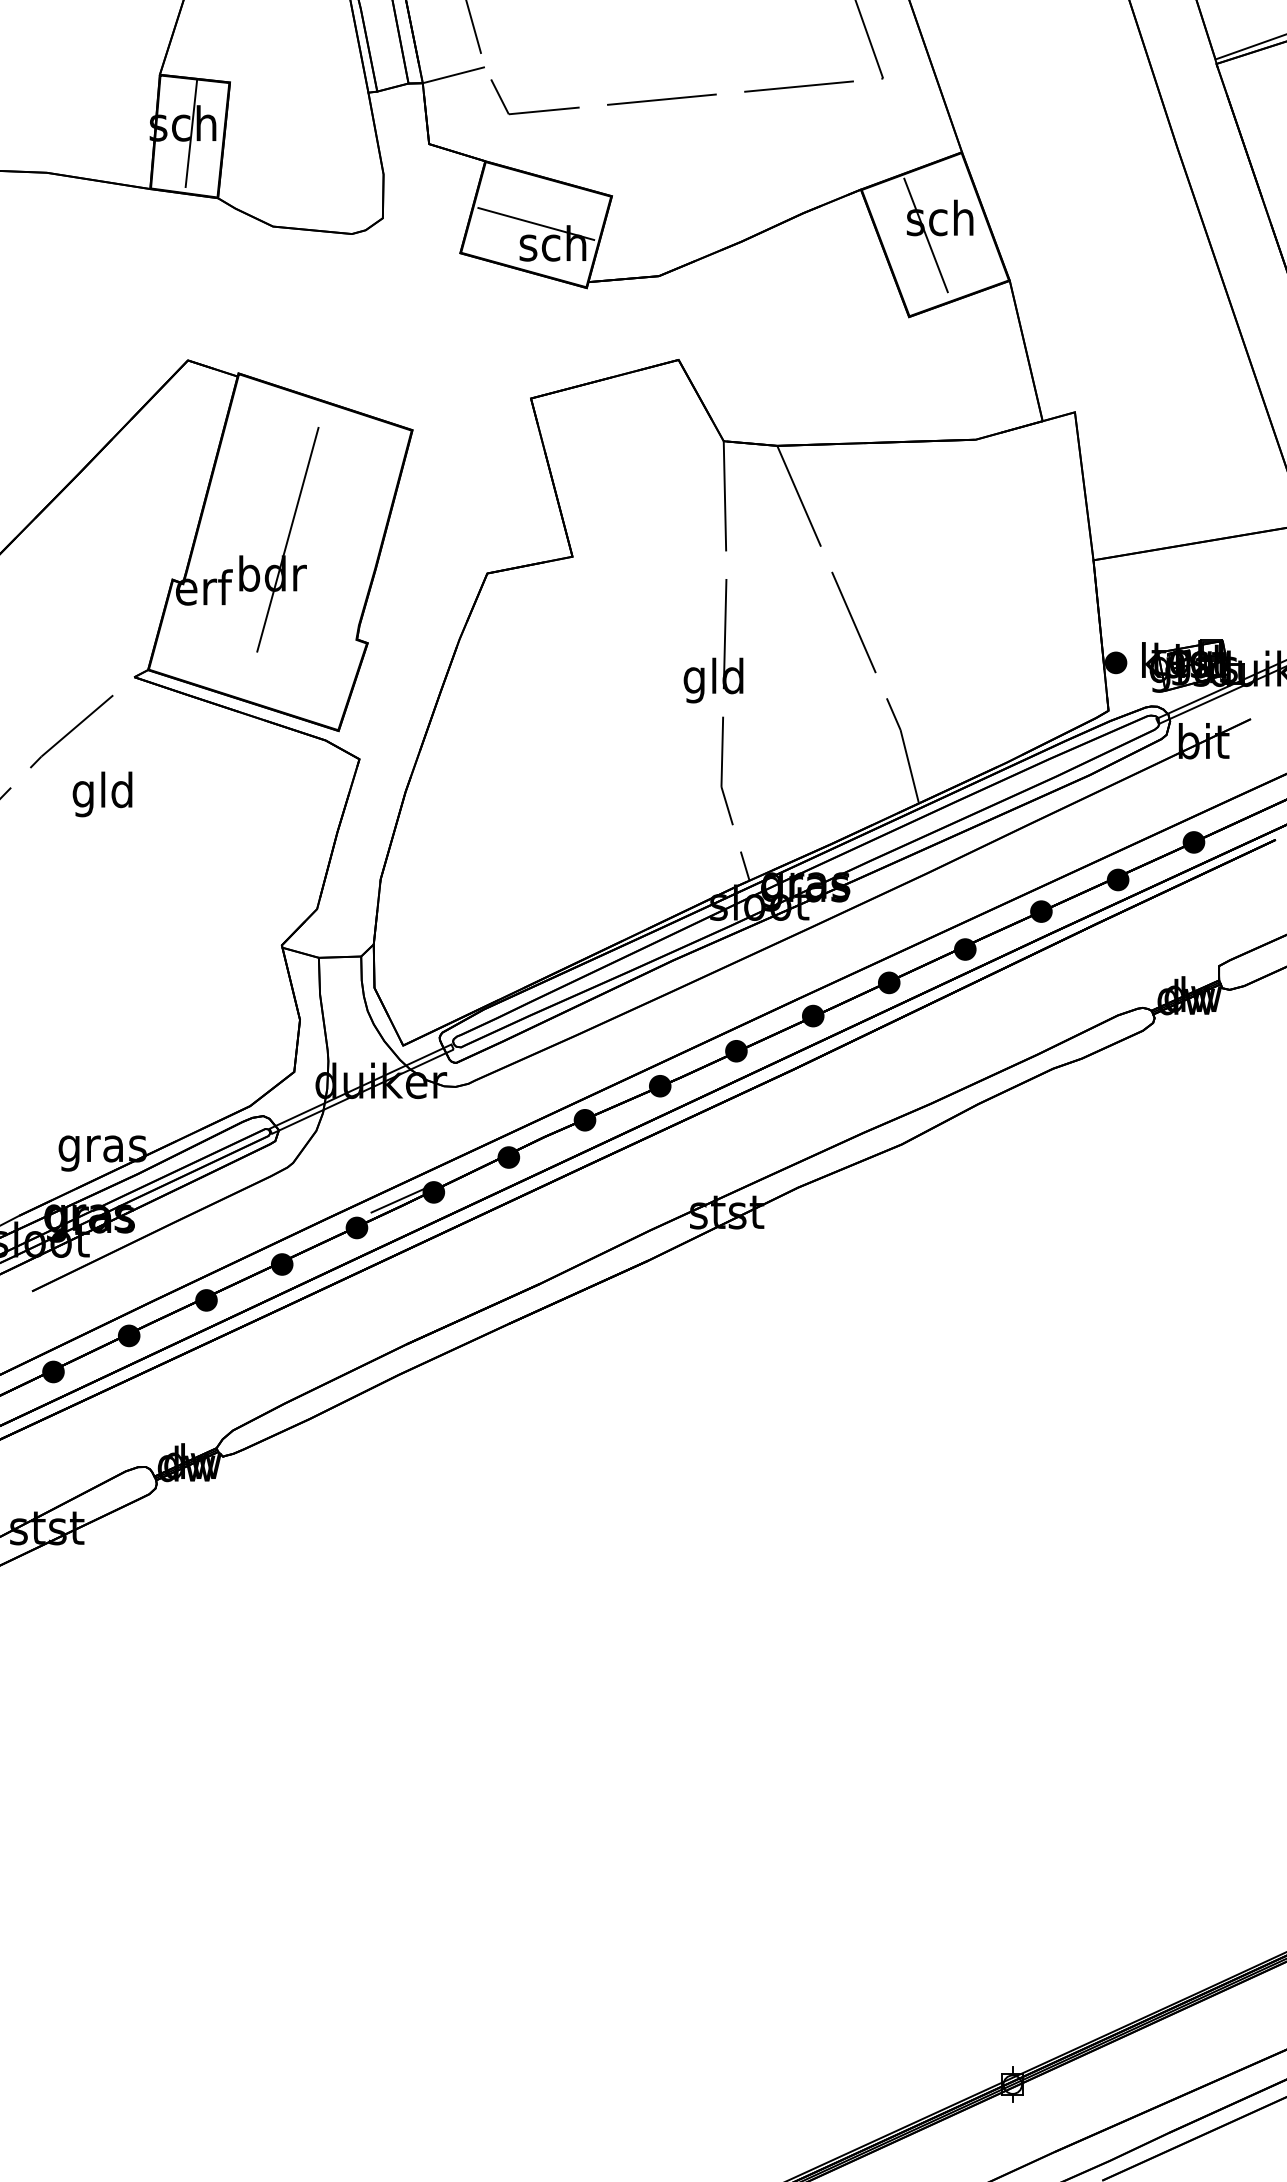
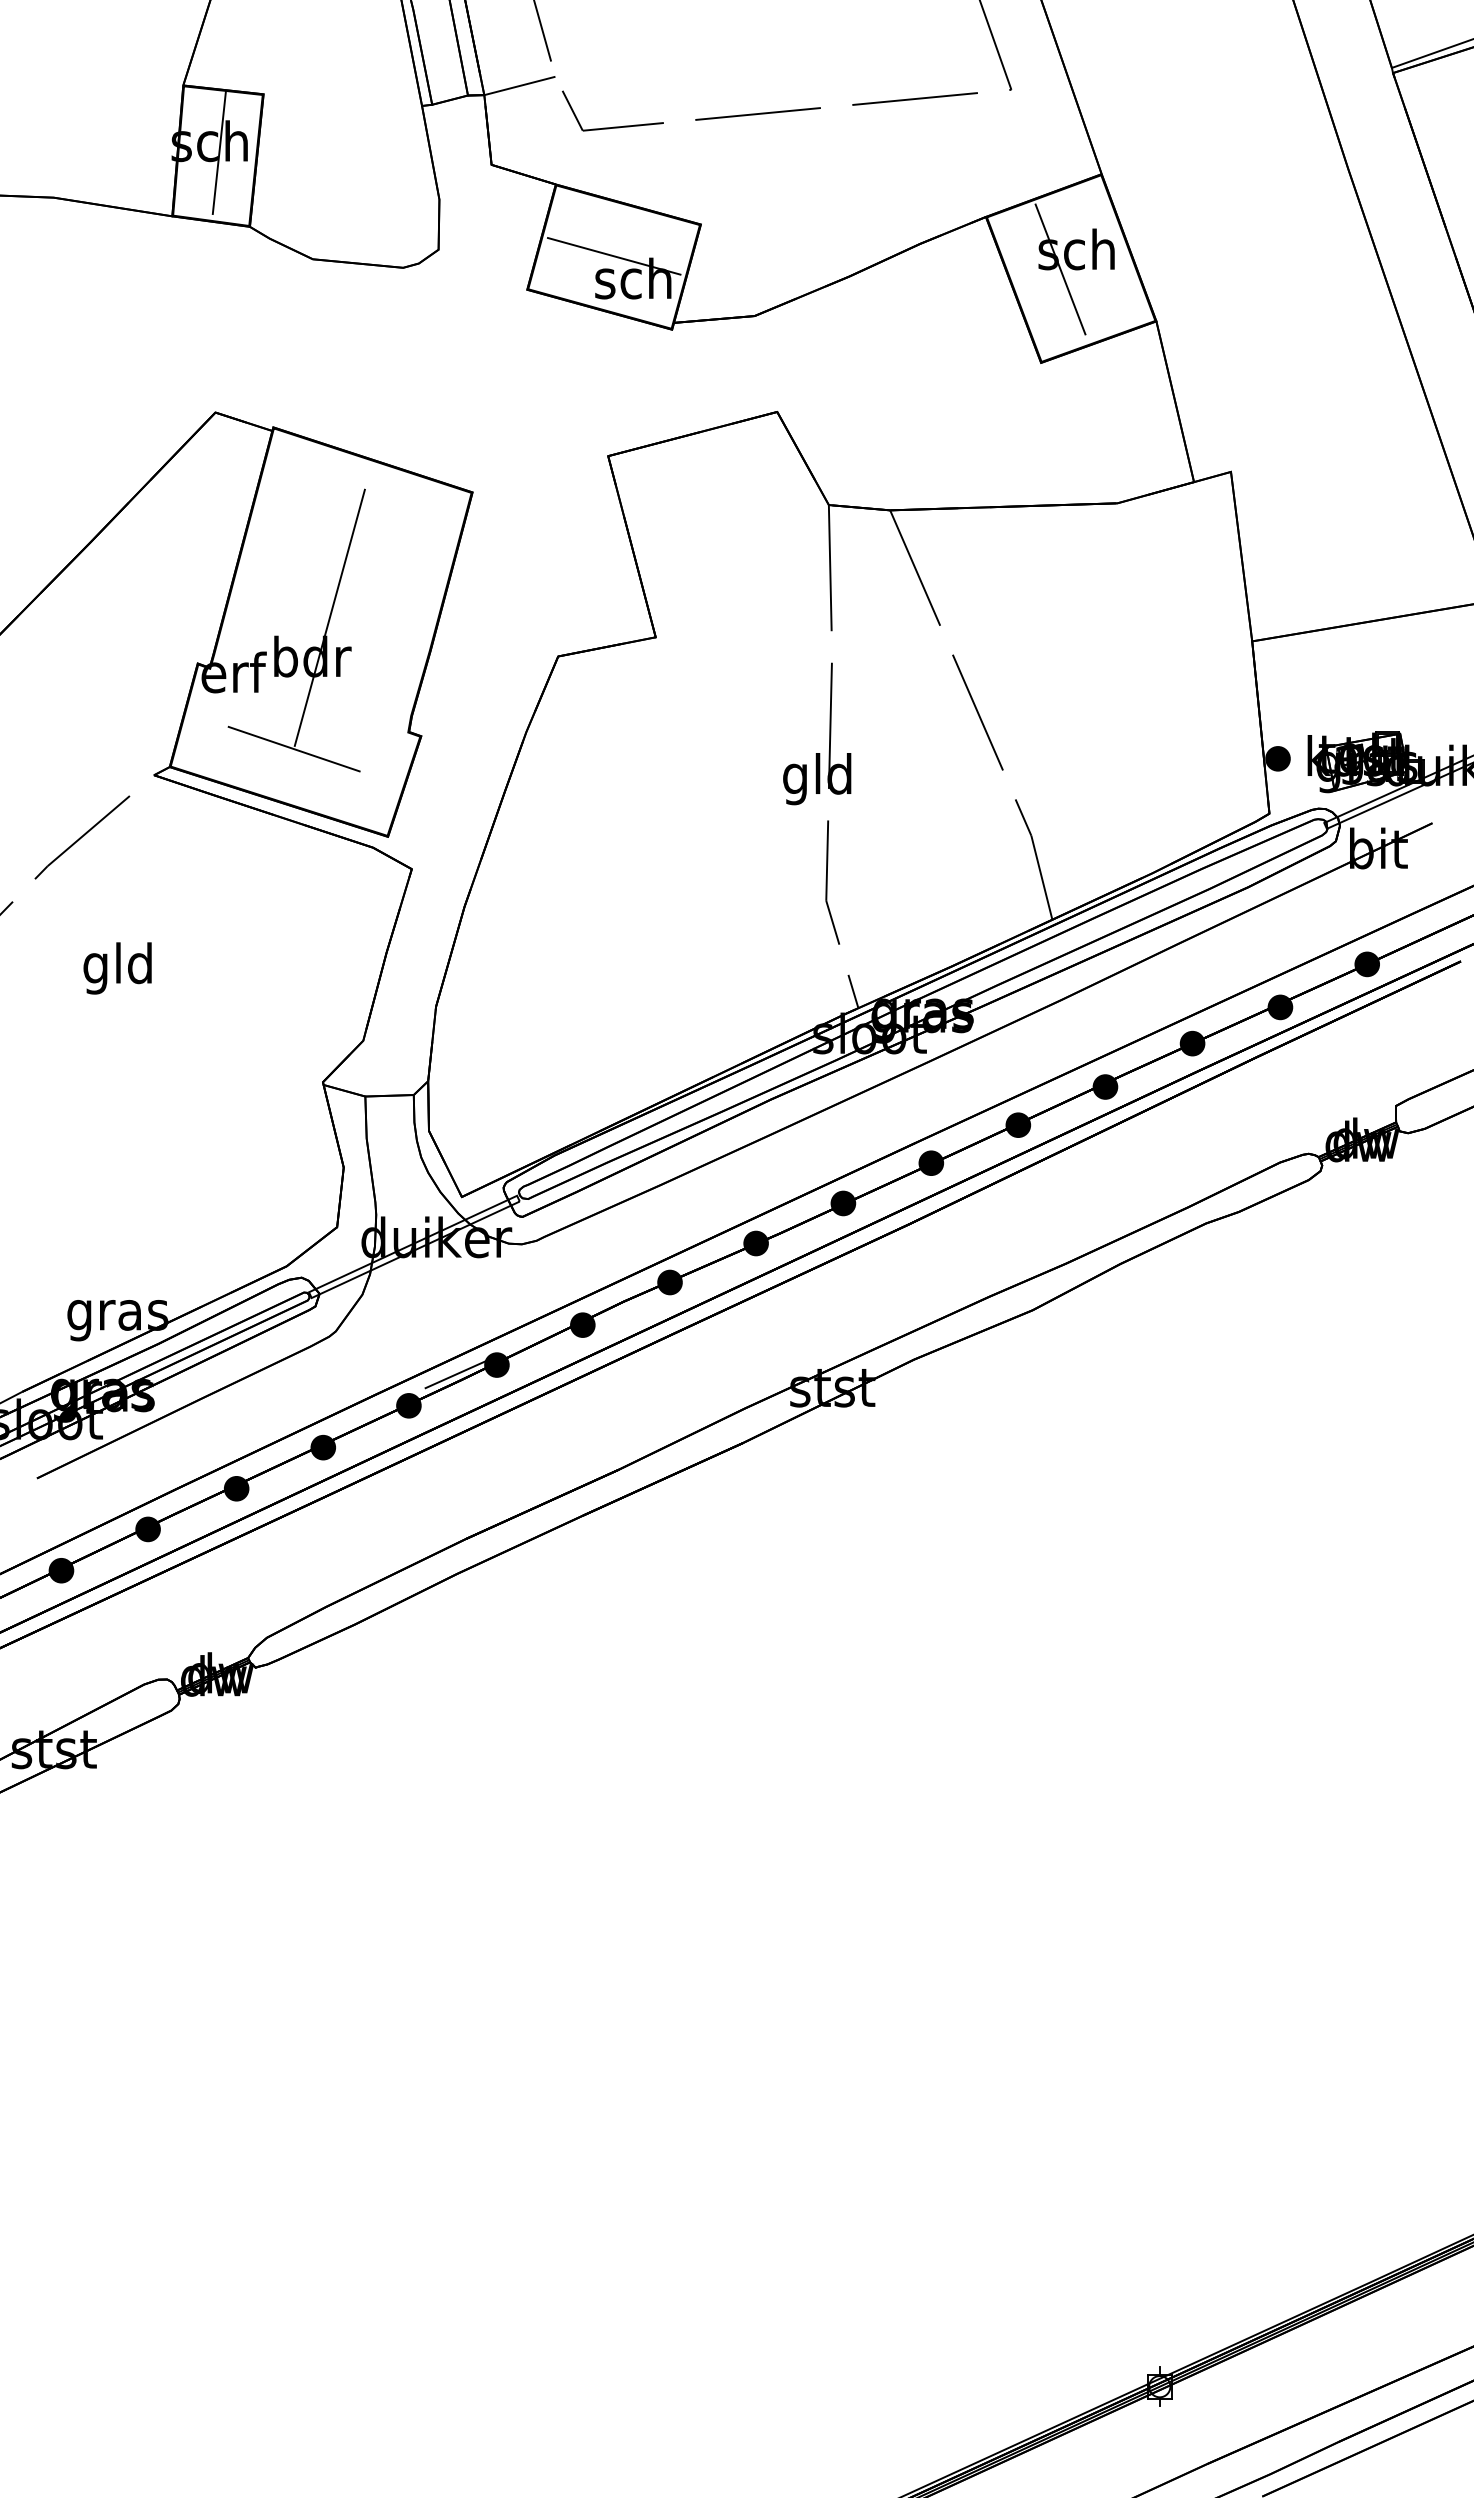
line: (256, 653) -> (293, 748), added
text: (102, 794) -> (117, 968), moved

